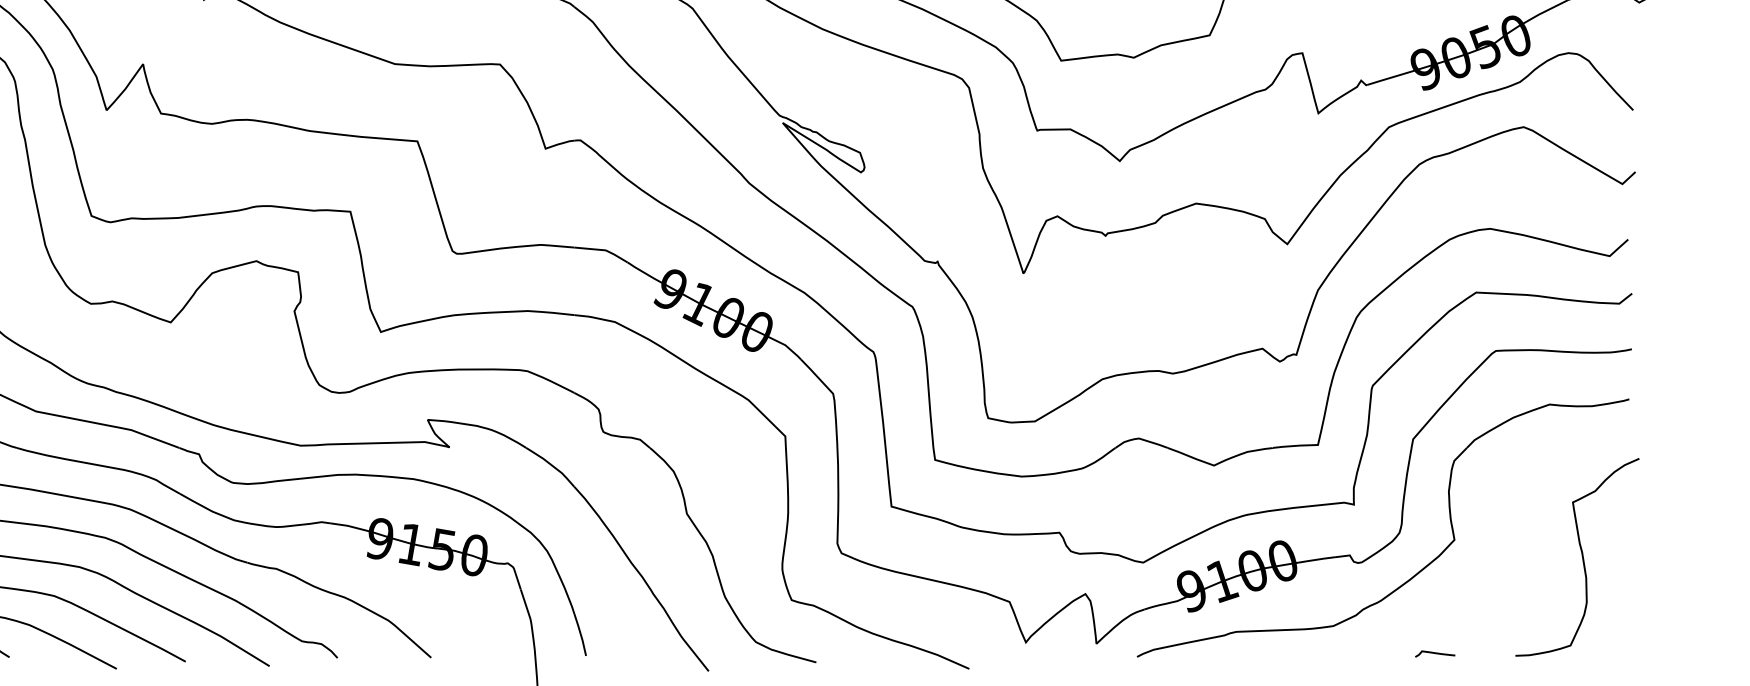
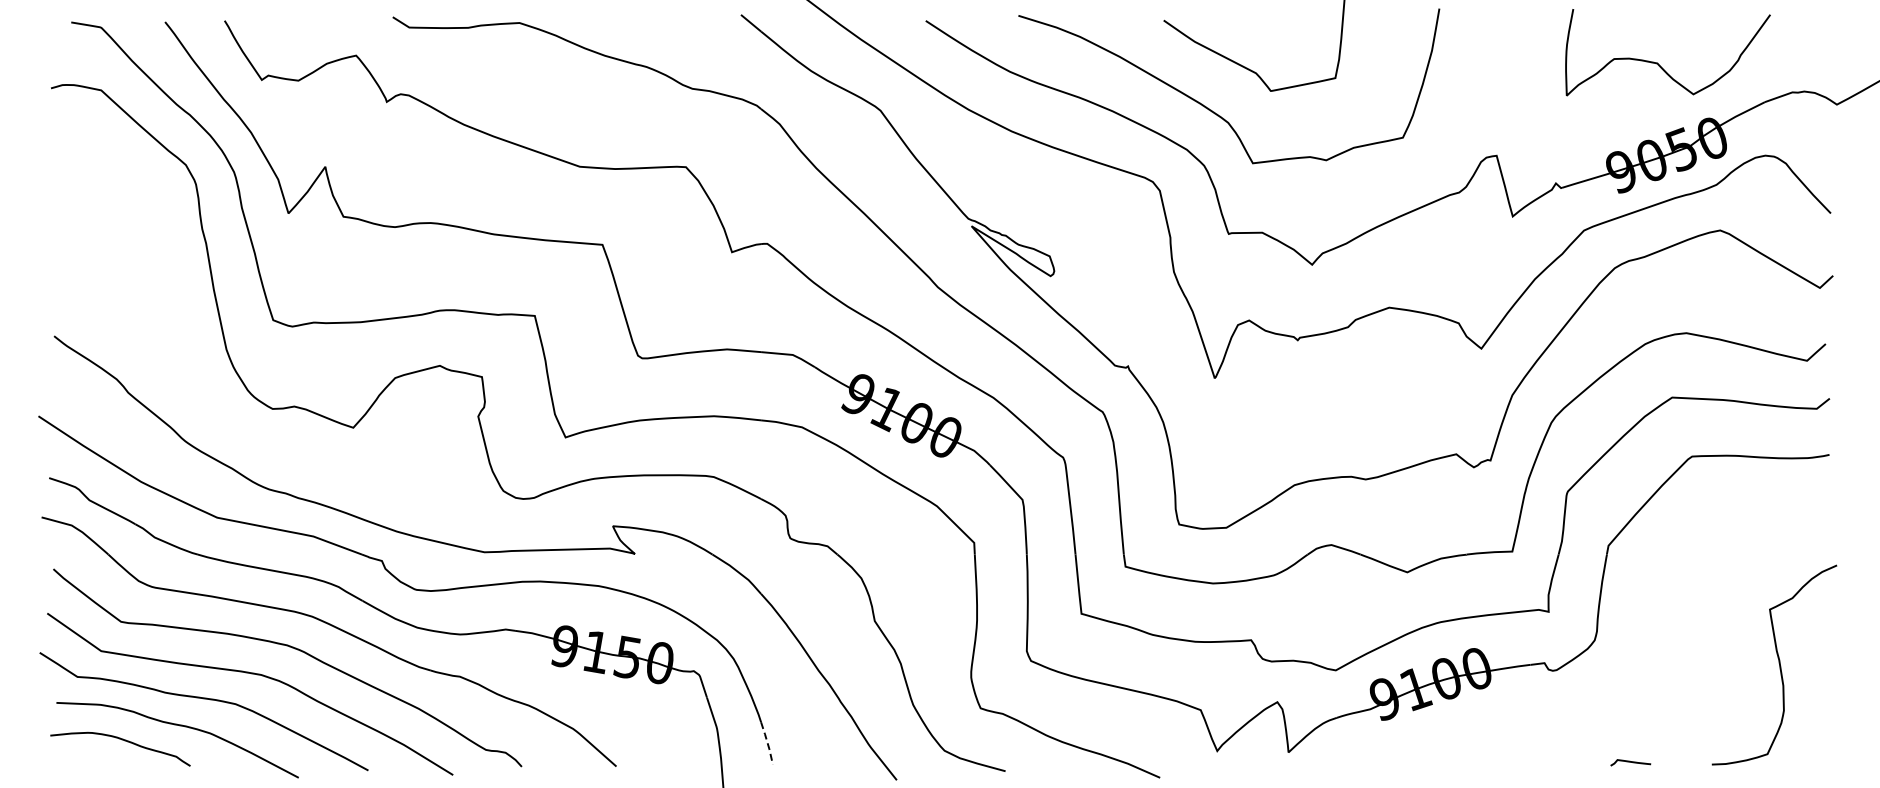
part: (1418, 571) -> (1613, 679), removed
line: (580, 634) -> (767, 743), solid -> dashed

